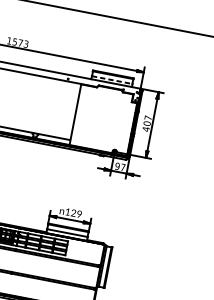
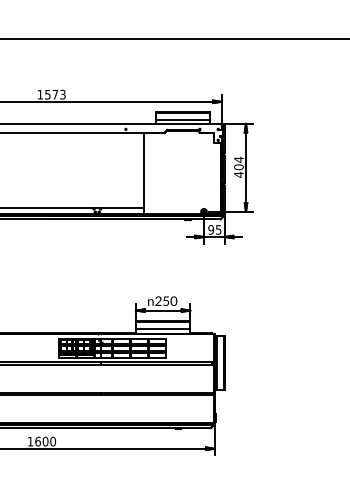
line: (112, 80) -> (183, 119), dashed -> solid
text: (147, 117) -> (238, 159), 407 -> 404
text: (123, 167) -> (218, 229), 97 -> 95
text: (73, 212) -> (166, 300), 129 -> 250

